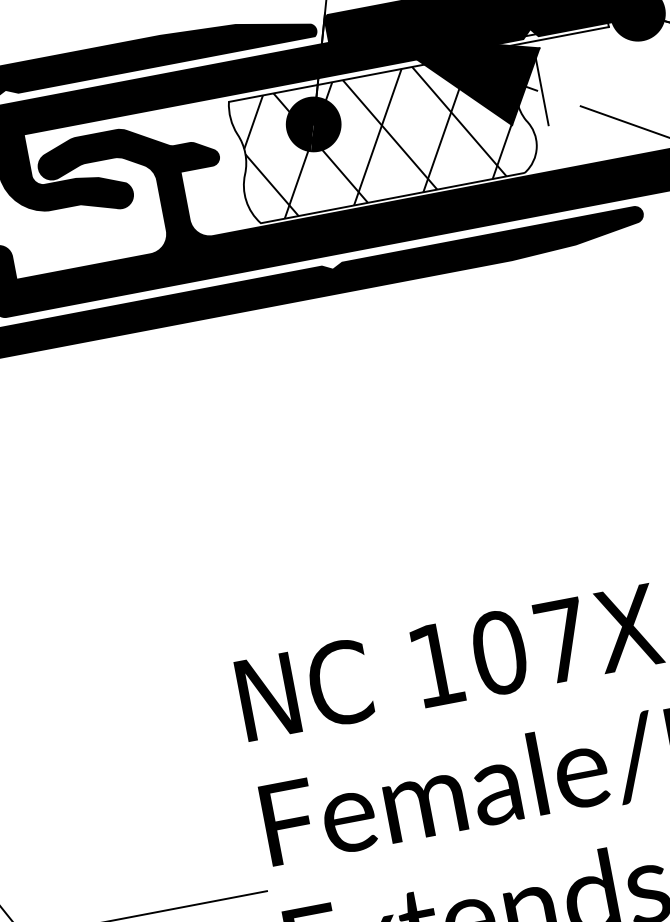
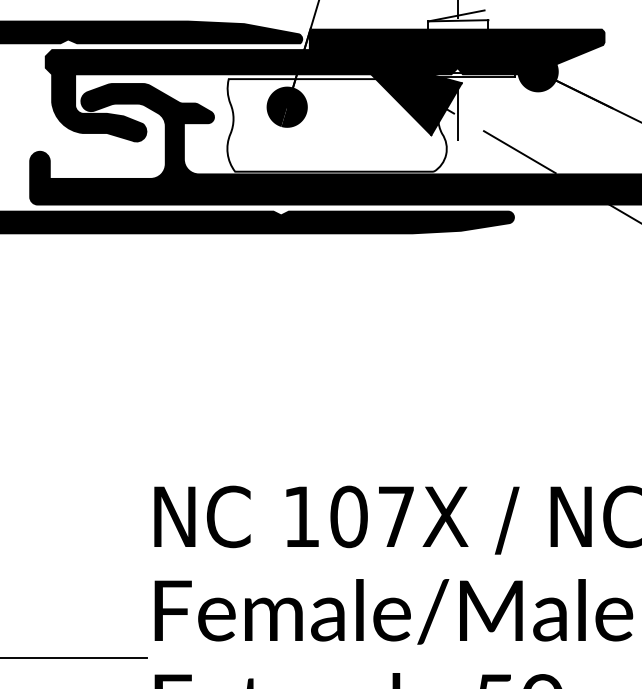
hatch: (382, 136) -> (335, 125), removed

